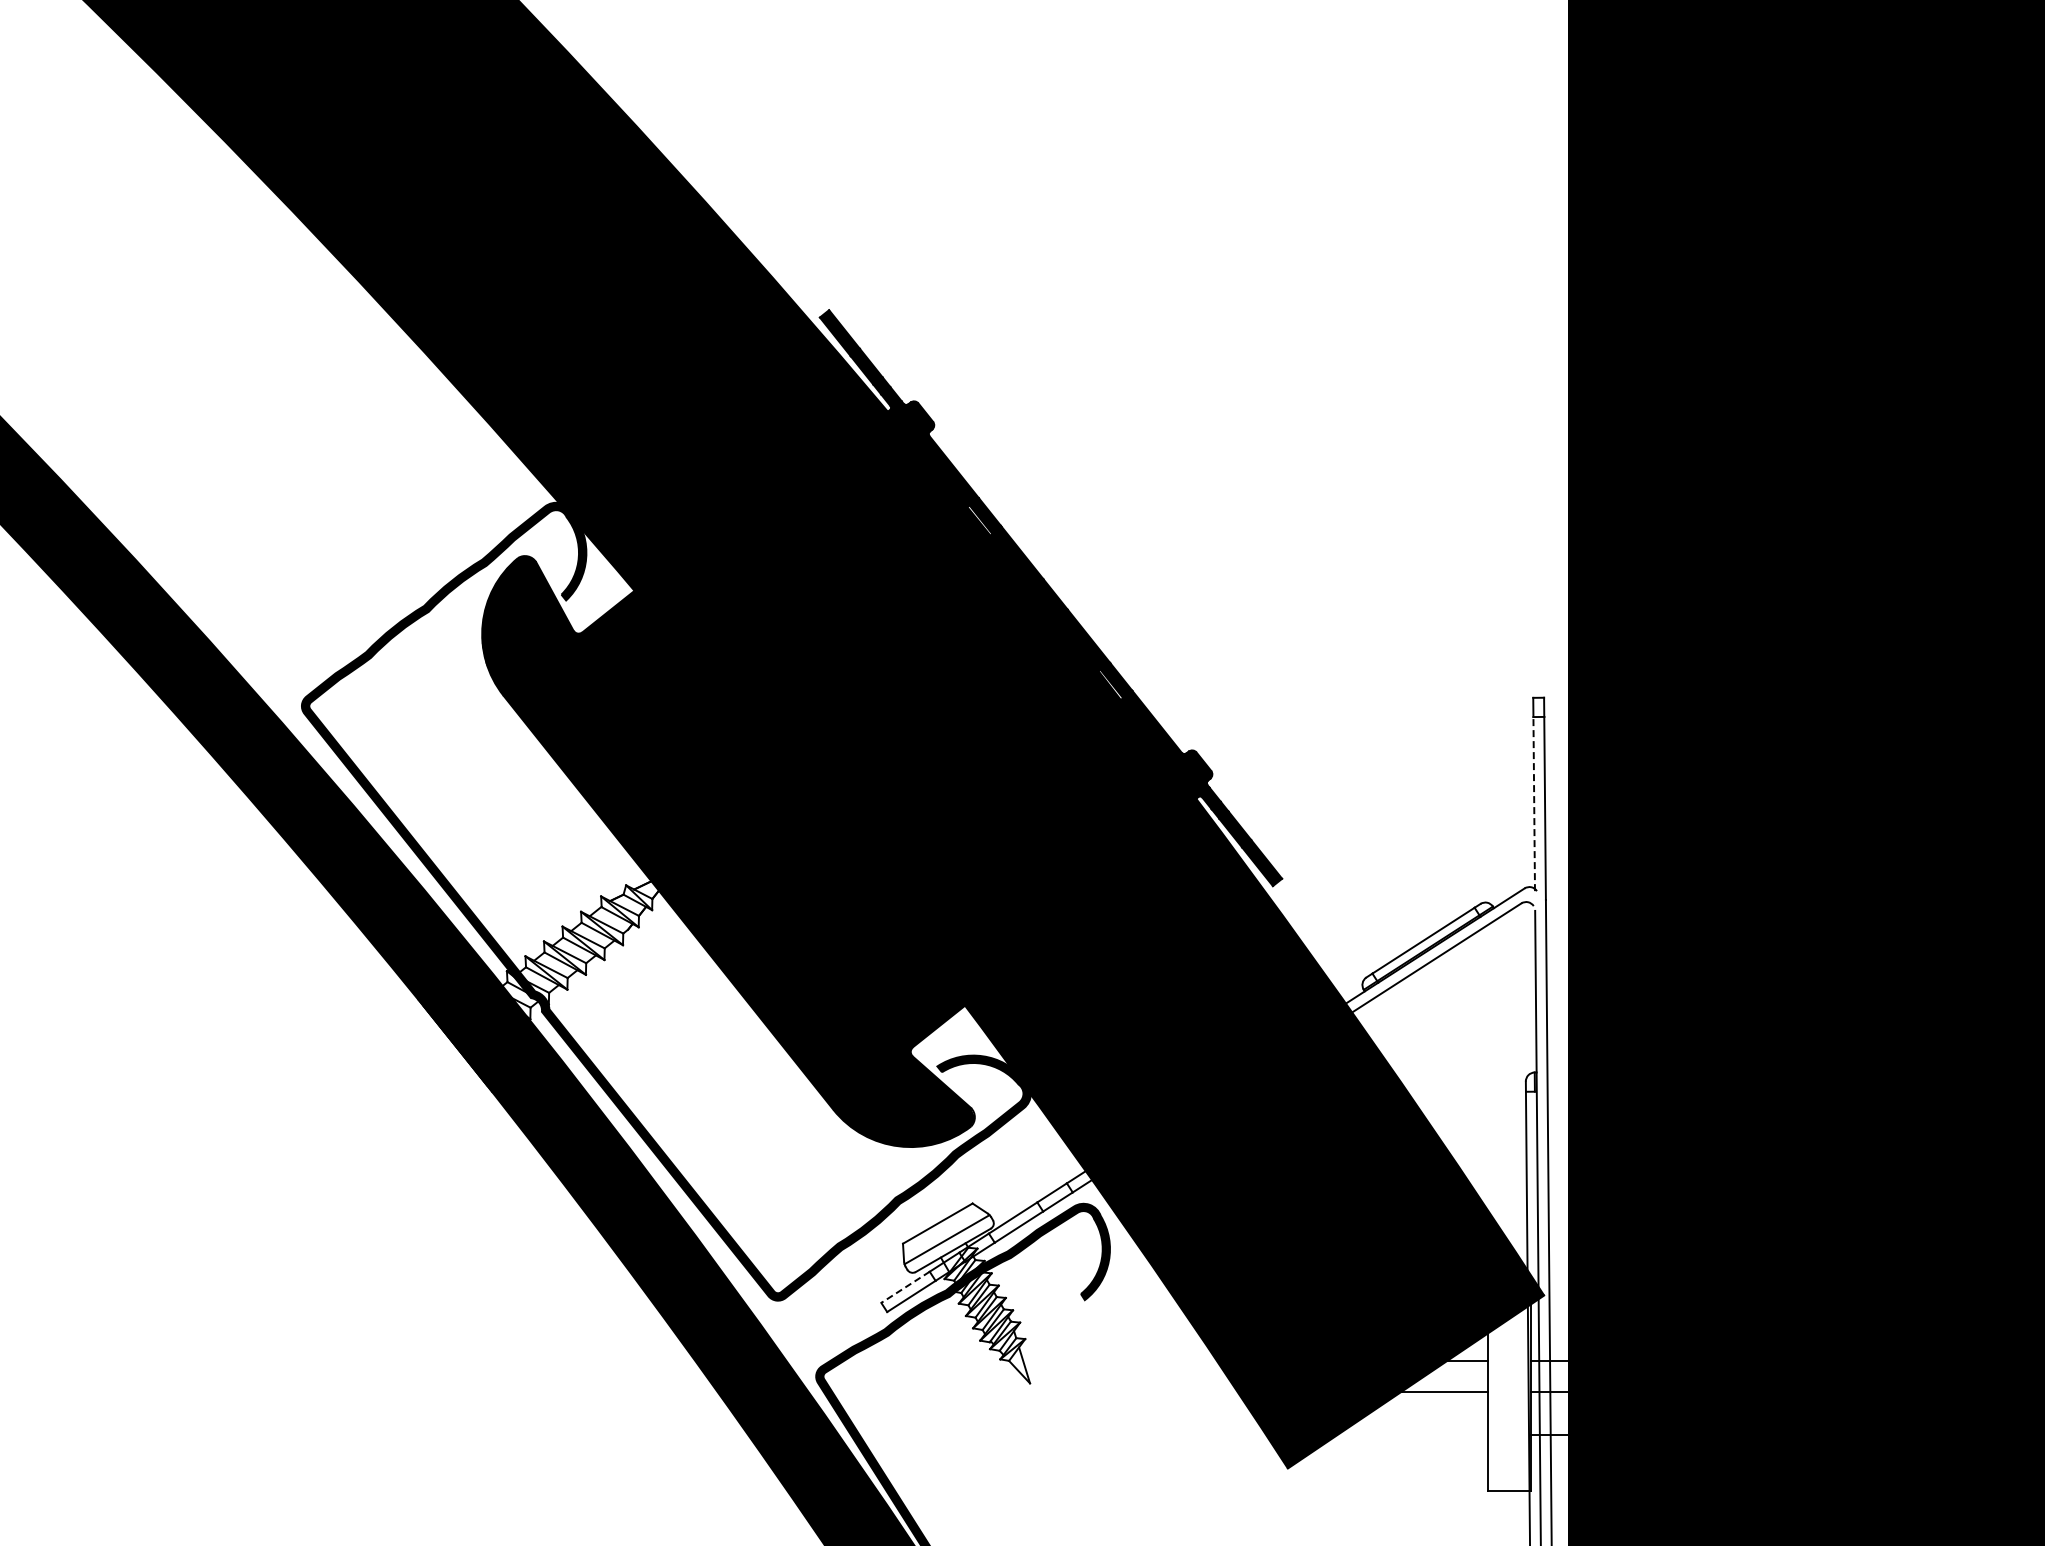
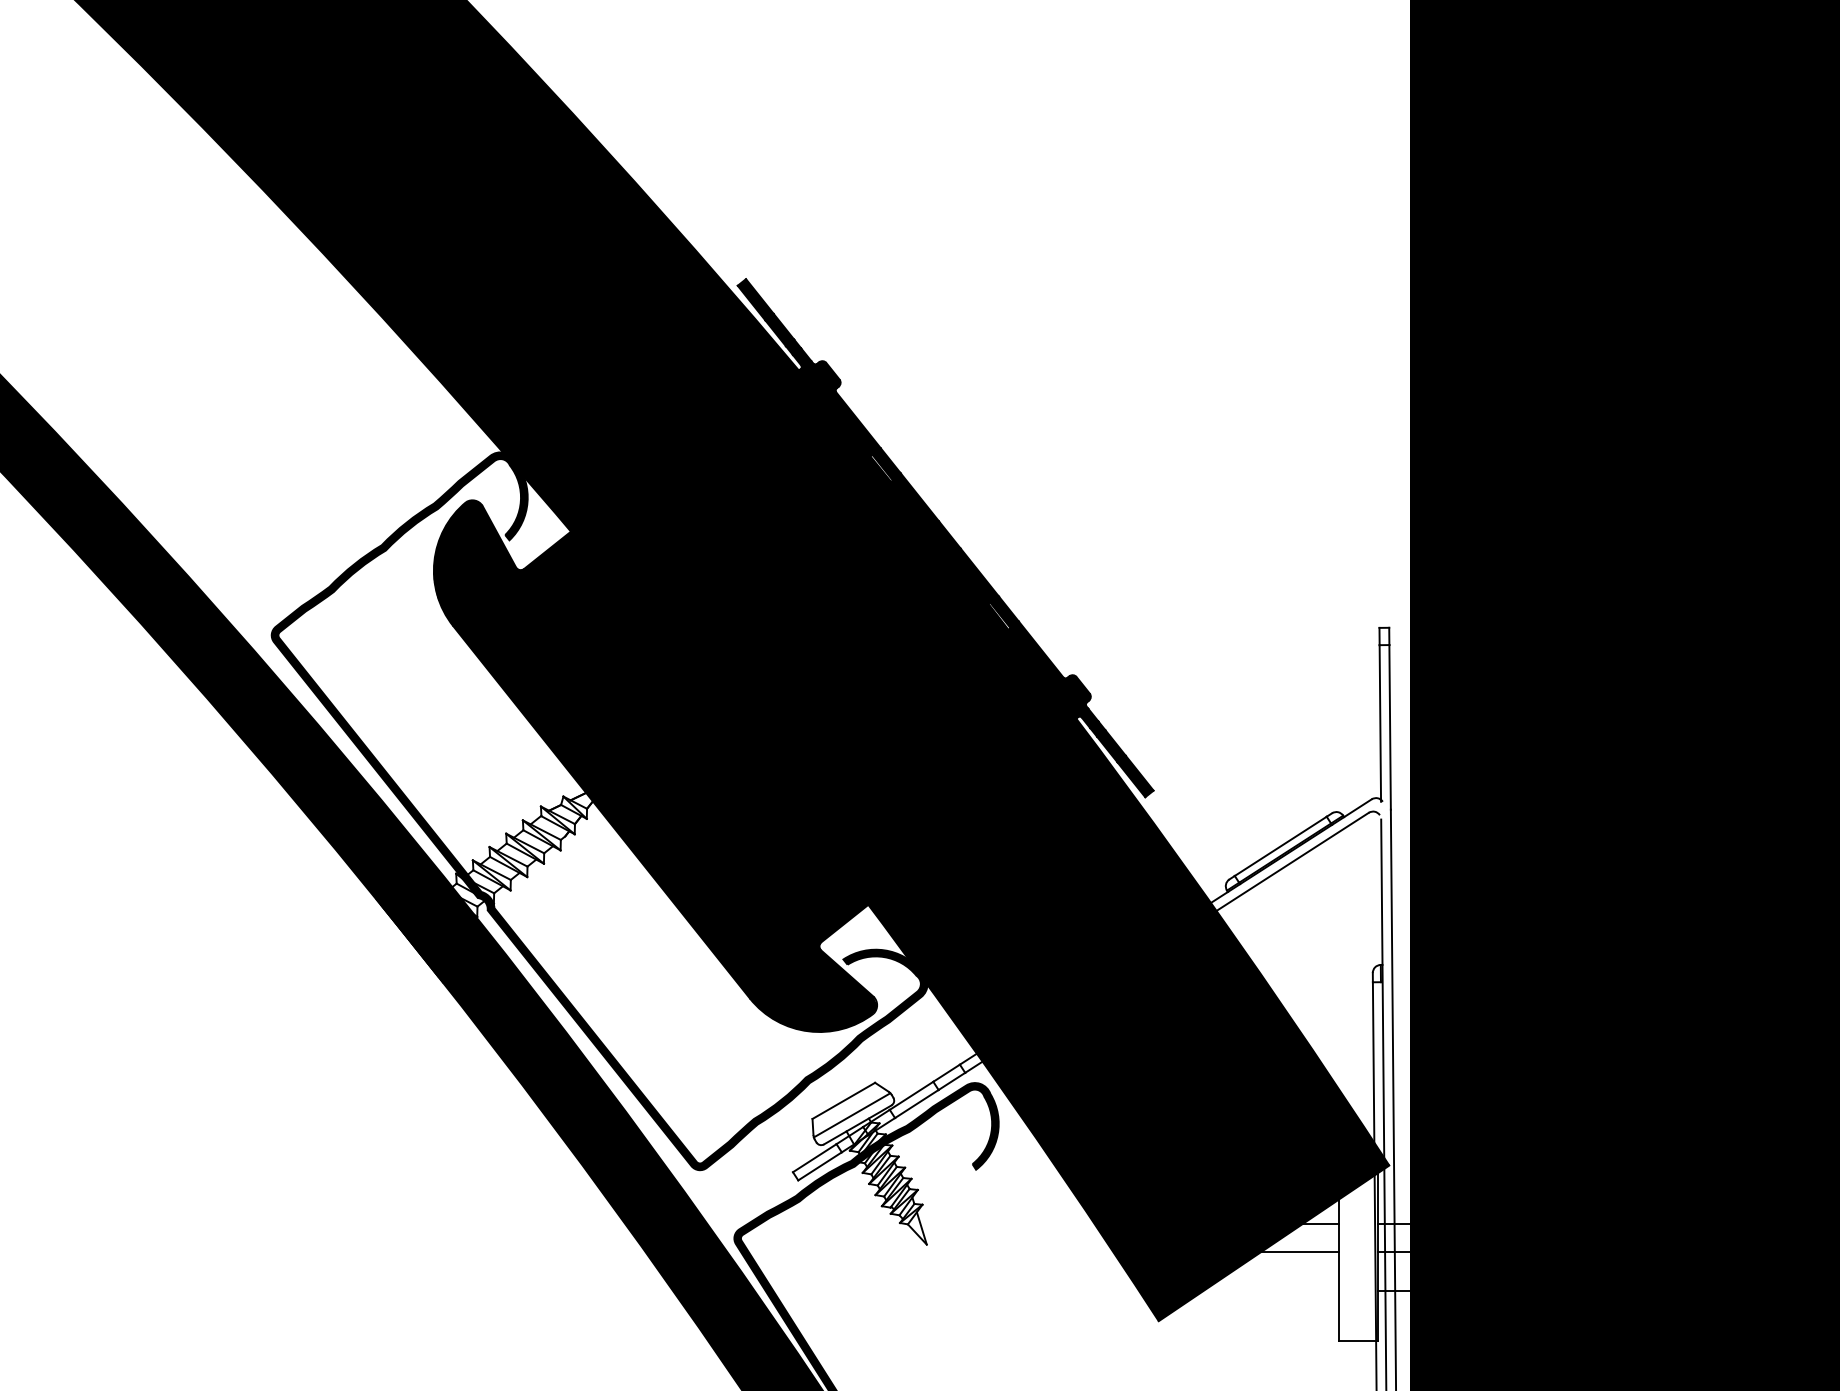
line: (1534, 803) -> (1380, 722), dashed -> solid
line: (905, 1287) -> (814, 1158), dashed -> solid

